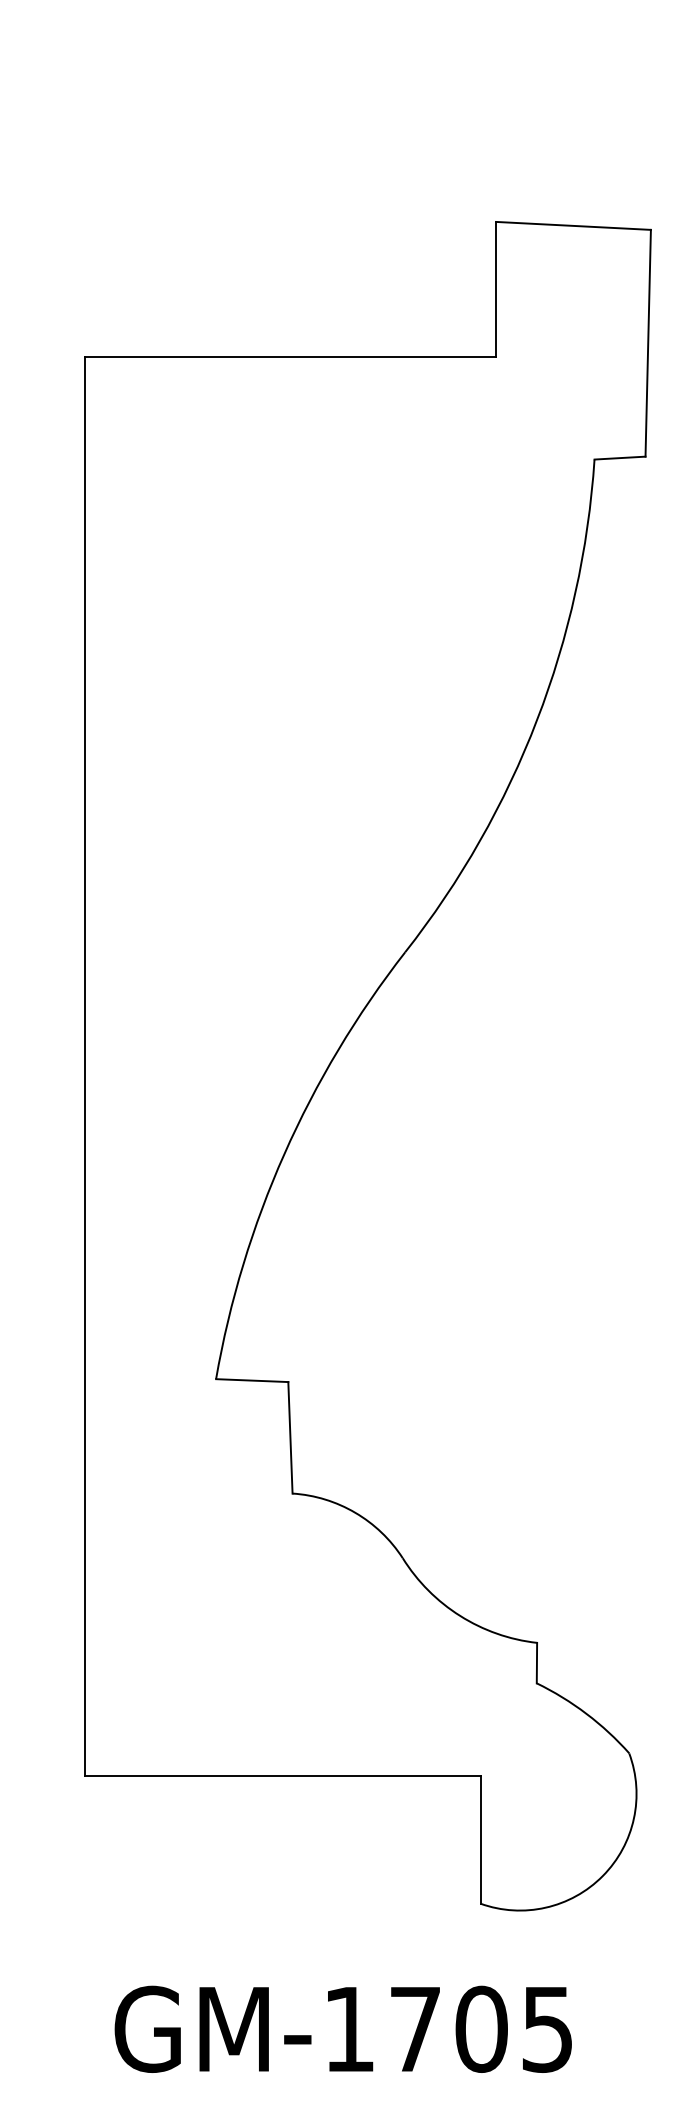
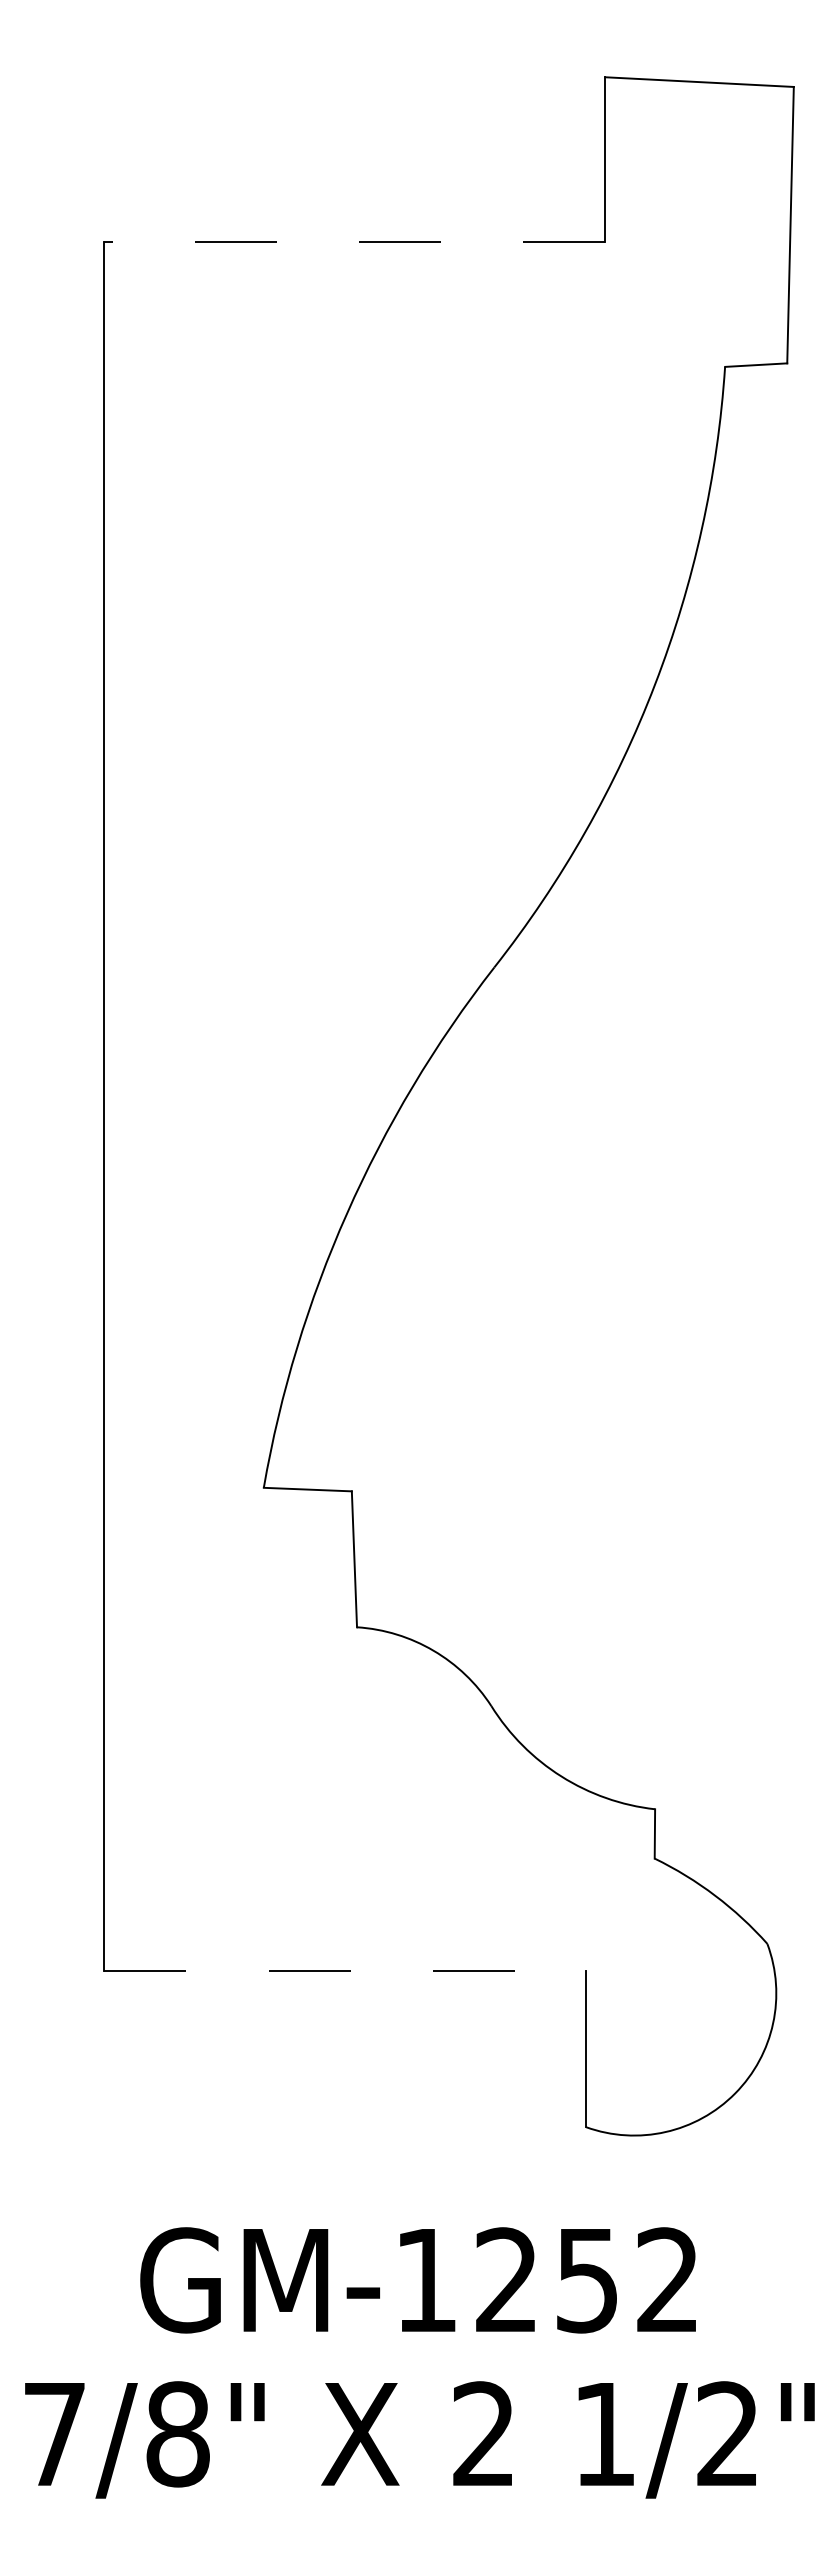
line: (290, 356) -> (354, 241), solid -> dashed
line: (283, 1775) -> (345, 1970), solid -> dashed
text: (480, 2029) -> (586, 2280), GM-1705 -> GM-1252

